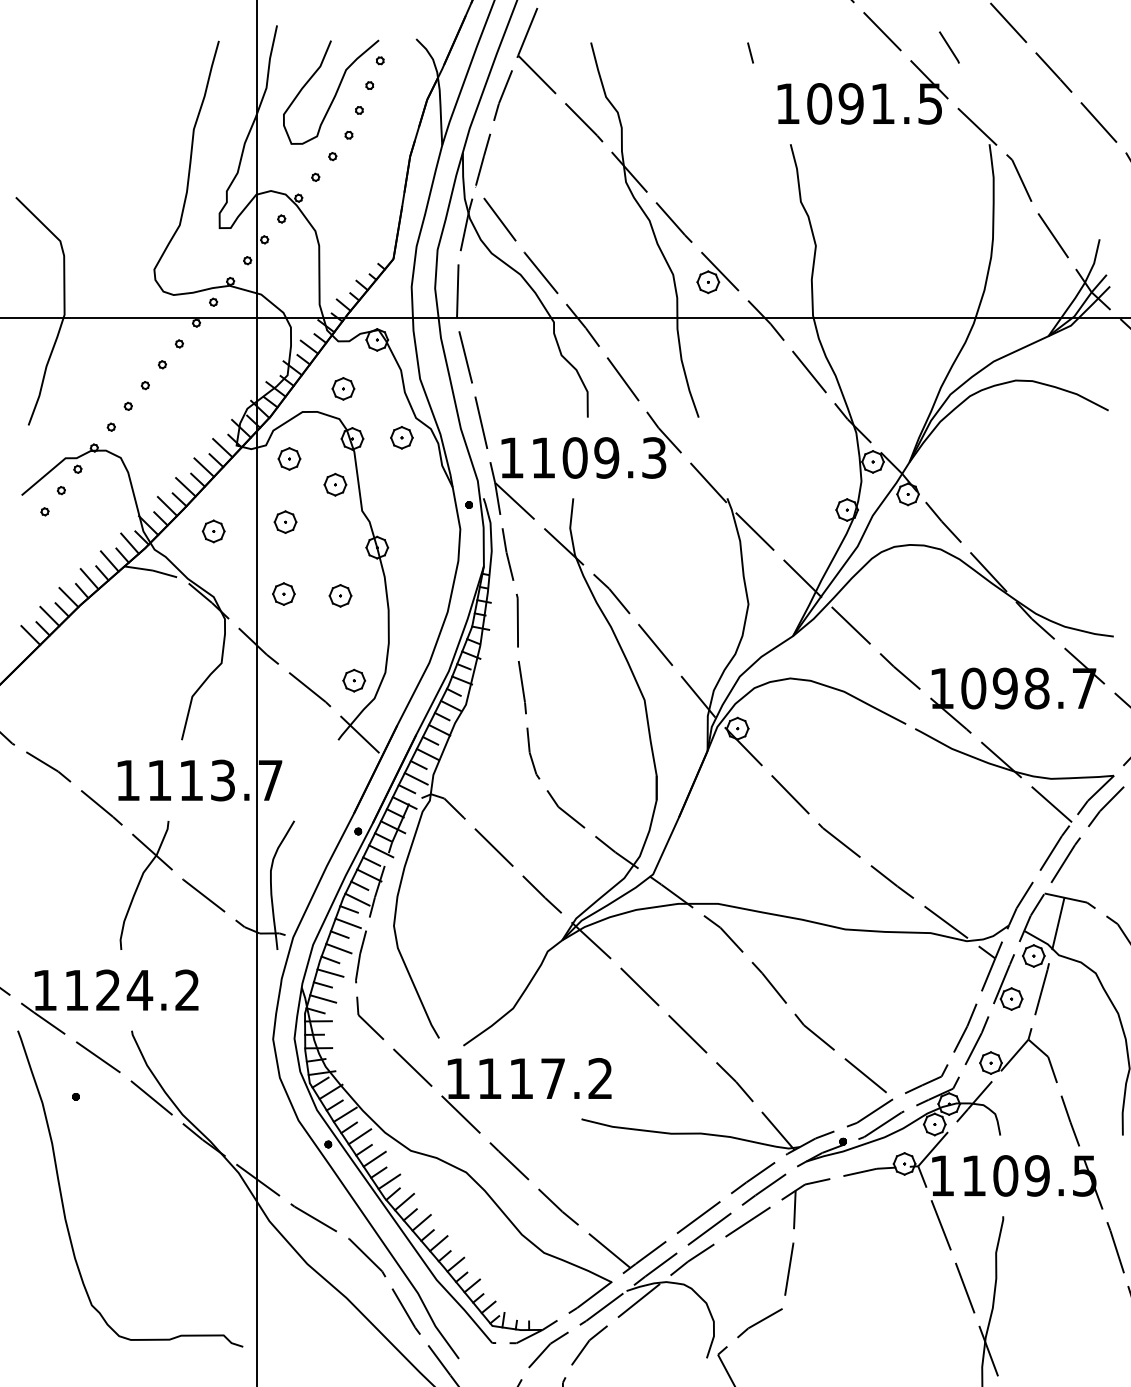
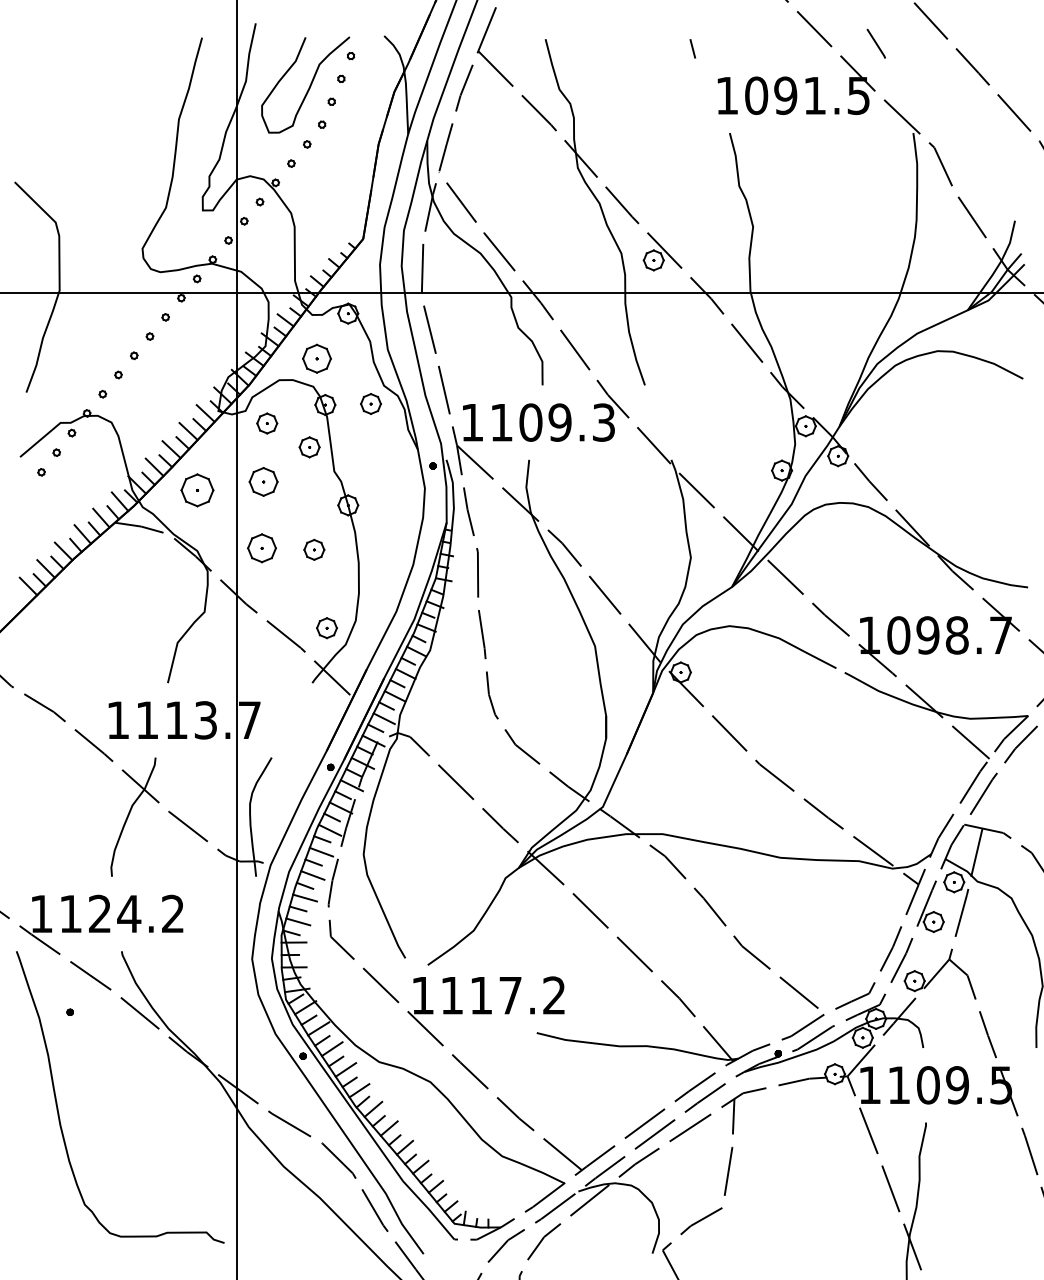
part: (343, 388) -> (317, 358), size x1.4
part: (285, 521) -> (263, 481), size x1.4
part: (213, 531) -> (197, 490), size x1.6
part: (283, 593) -> (261, 547), size x1.4

